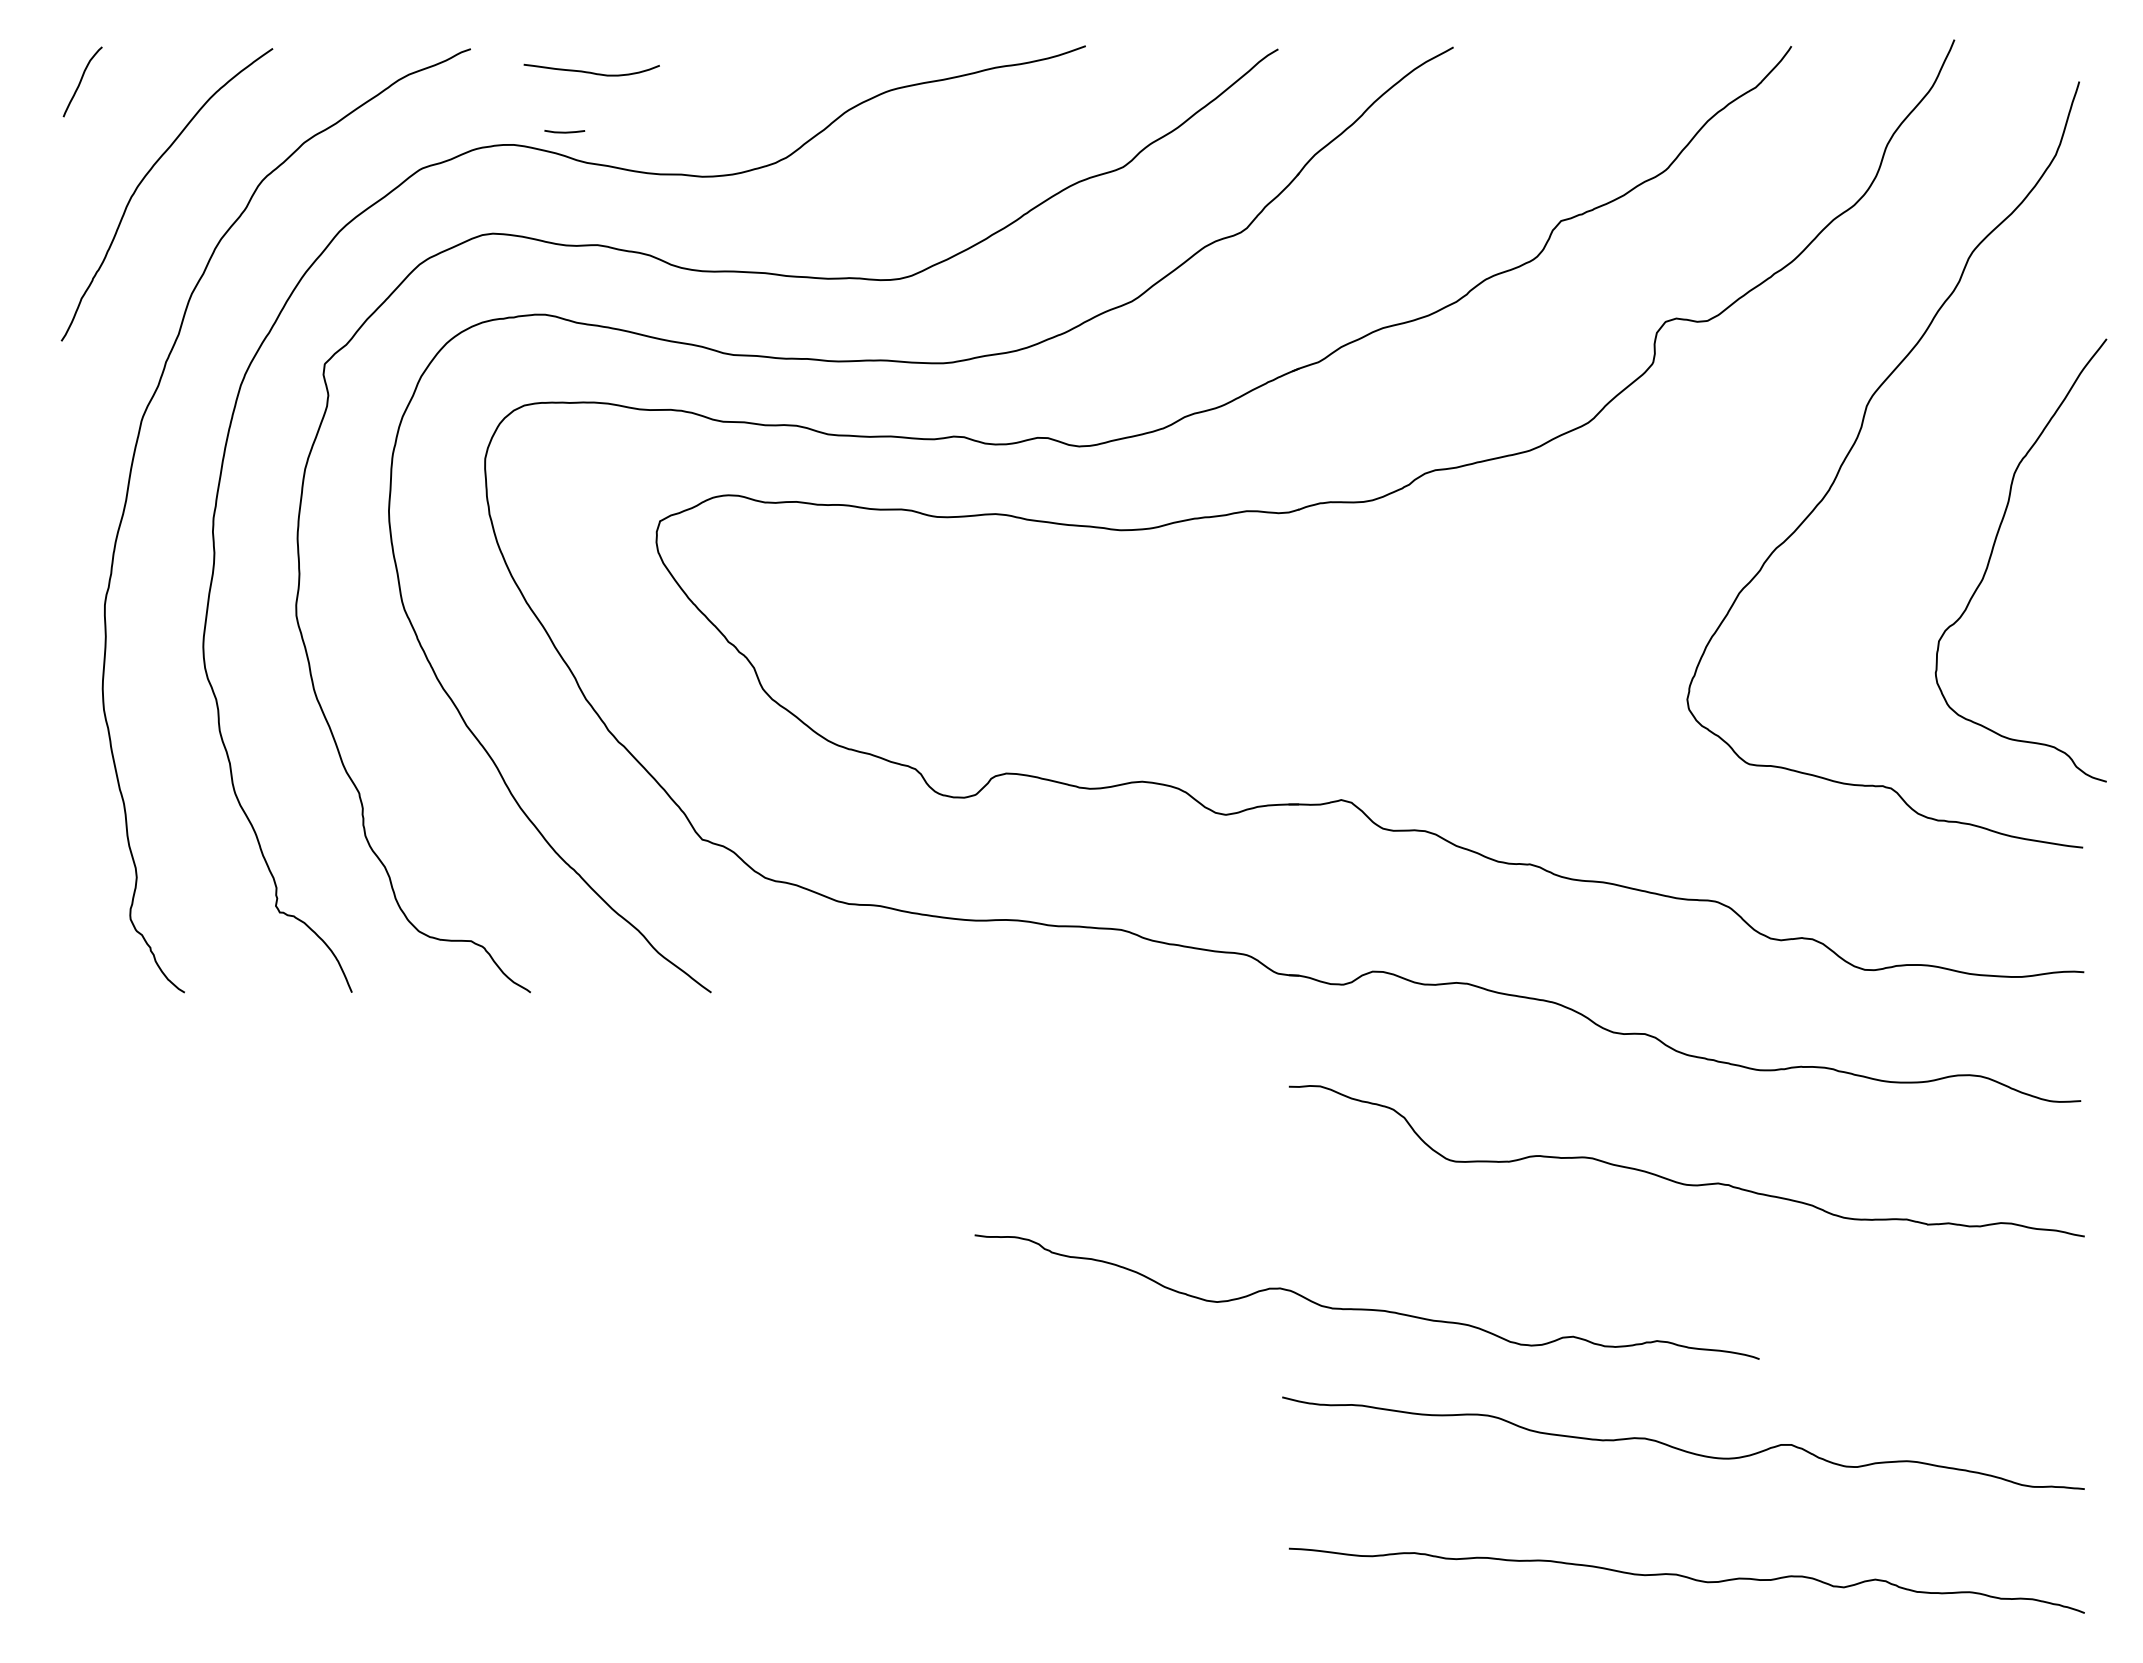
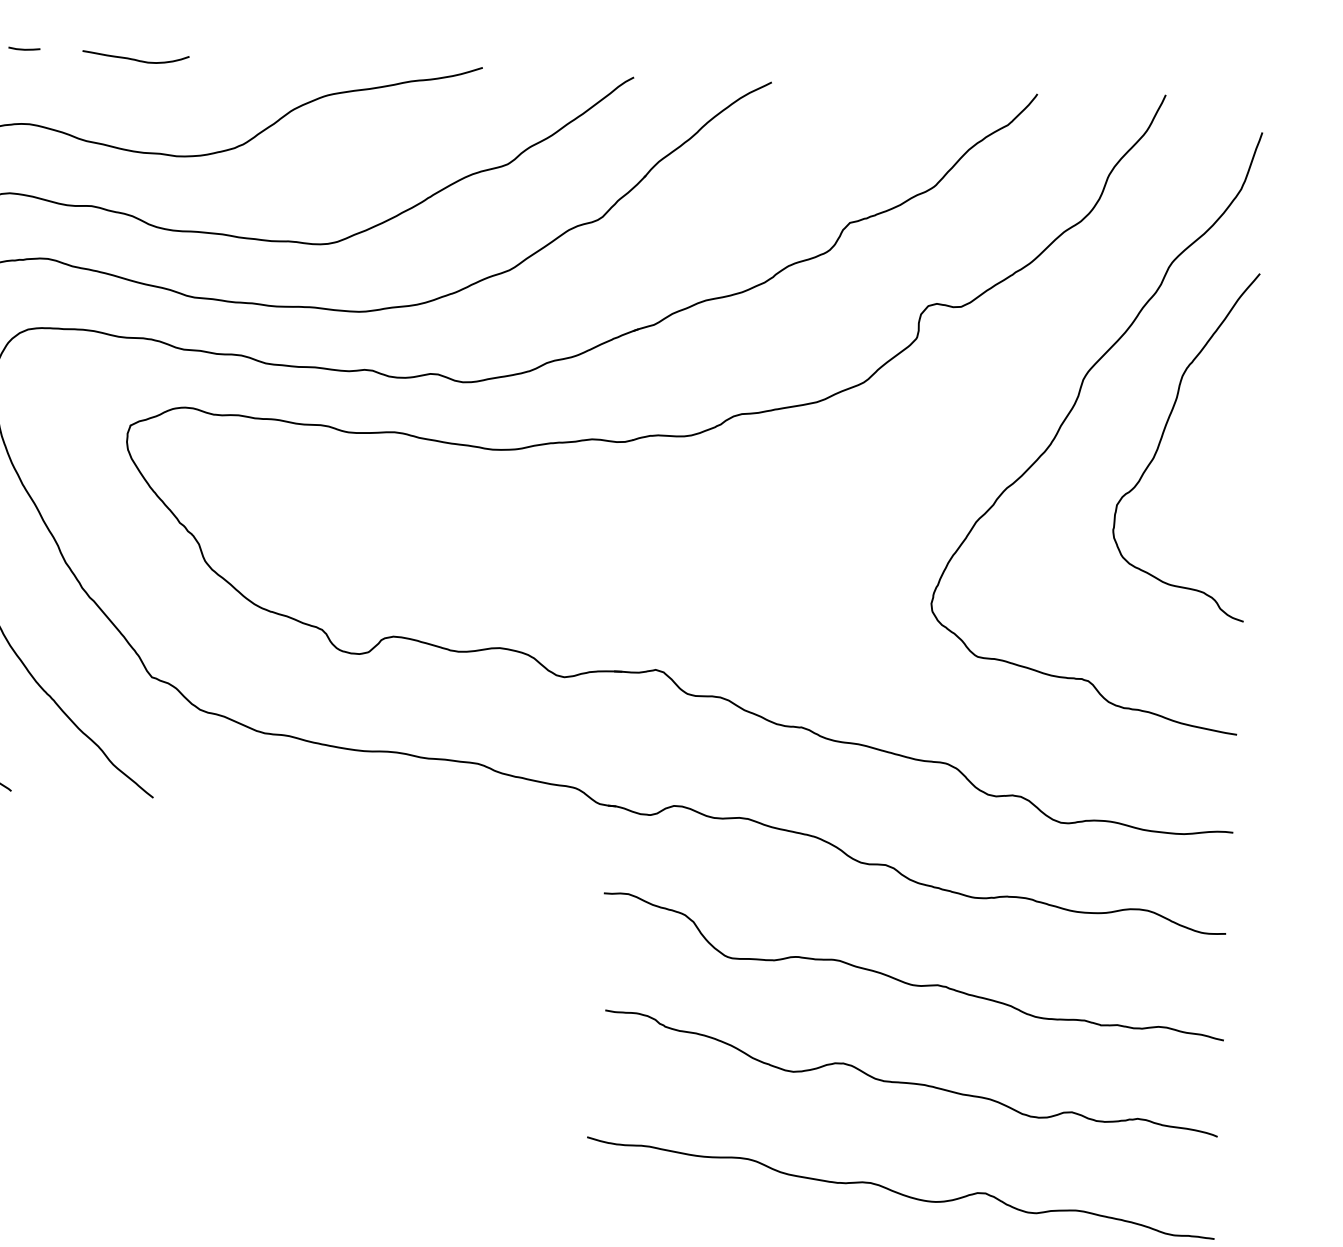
curve: (590, 71) -> (134, 58), moved
line: (564, 131) -> (24, 48), moved
curve: (1992, 554) -> (1162, 438), moved
curve: (1366, 1308) -> (910, 1082), moved

